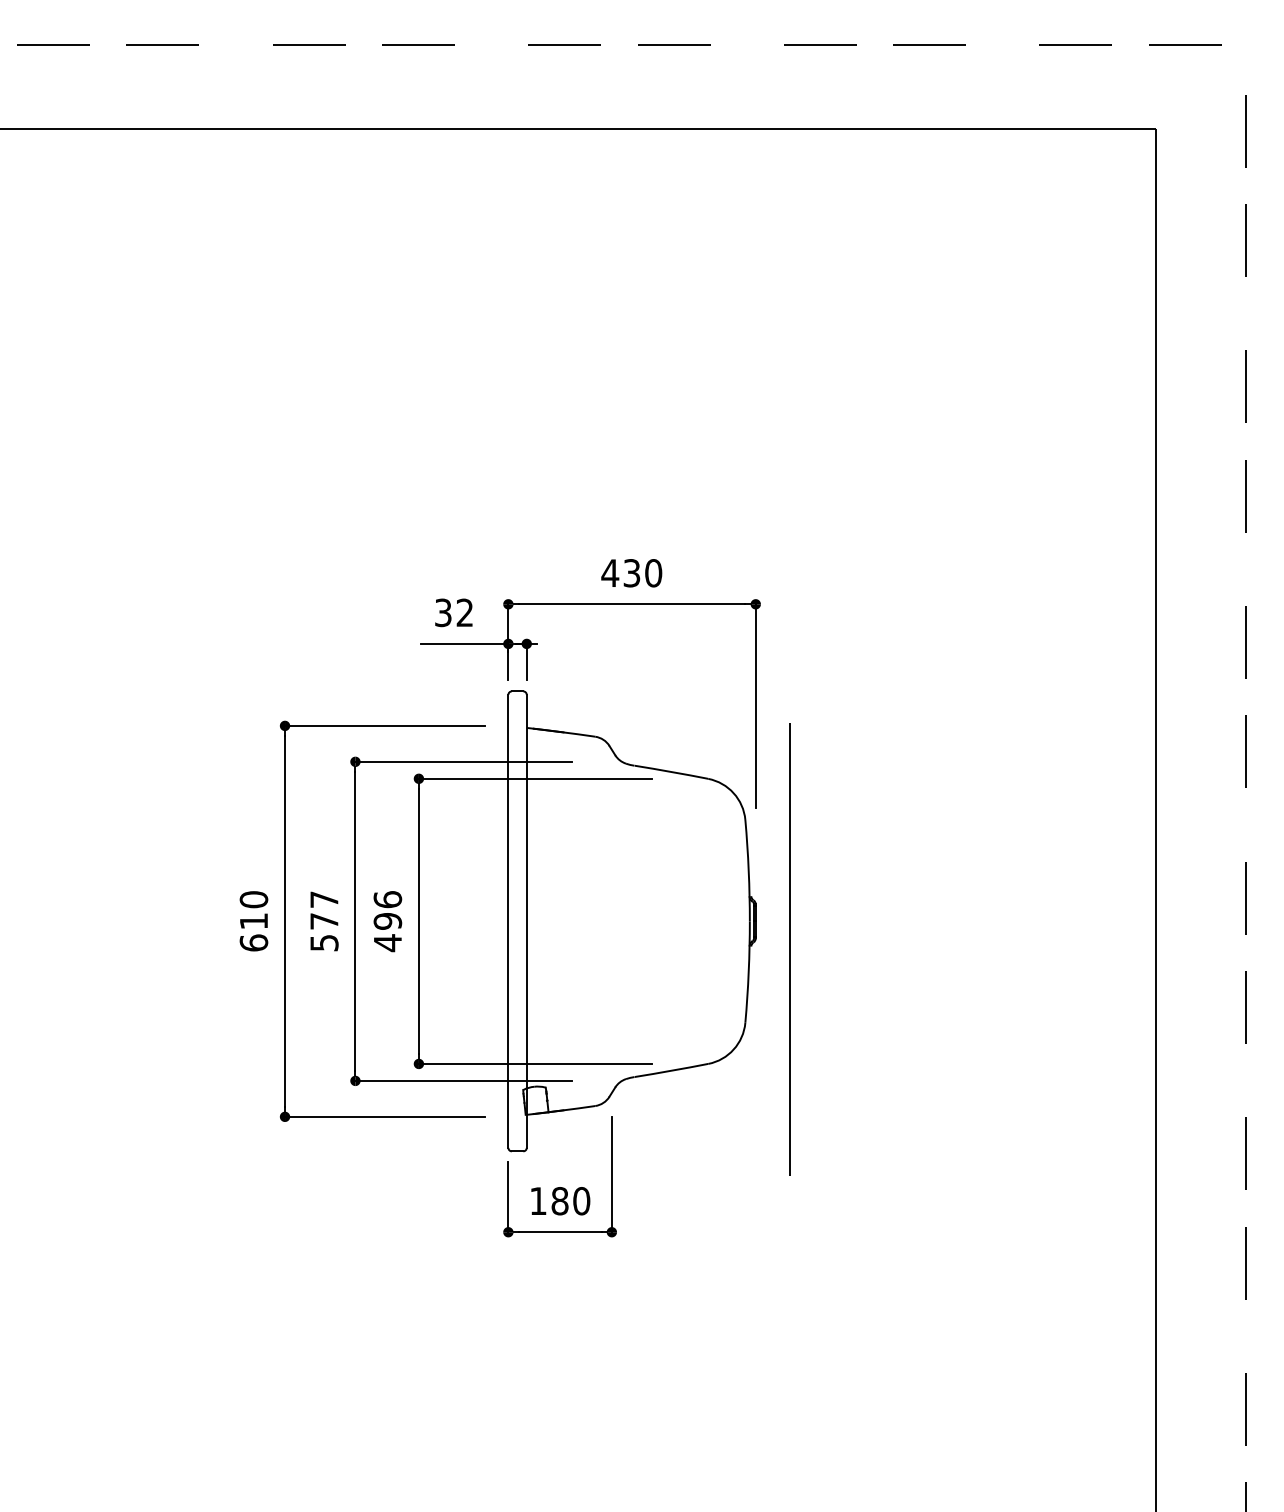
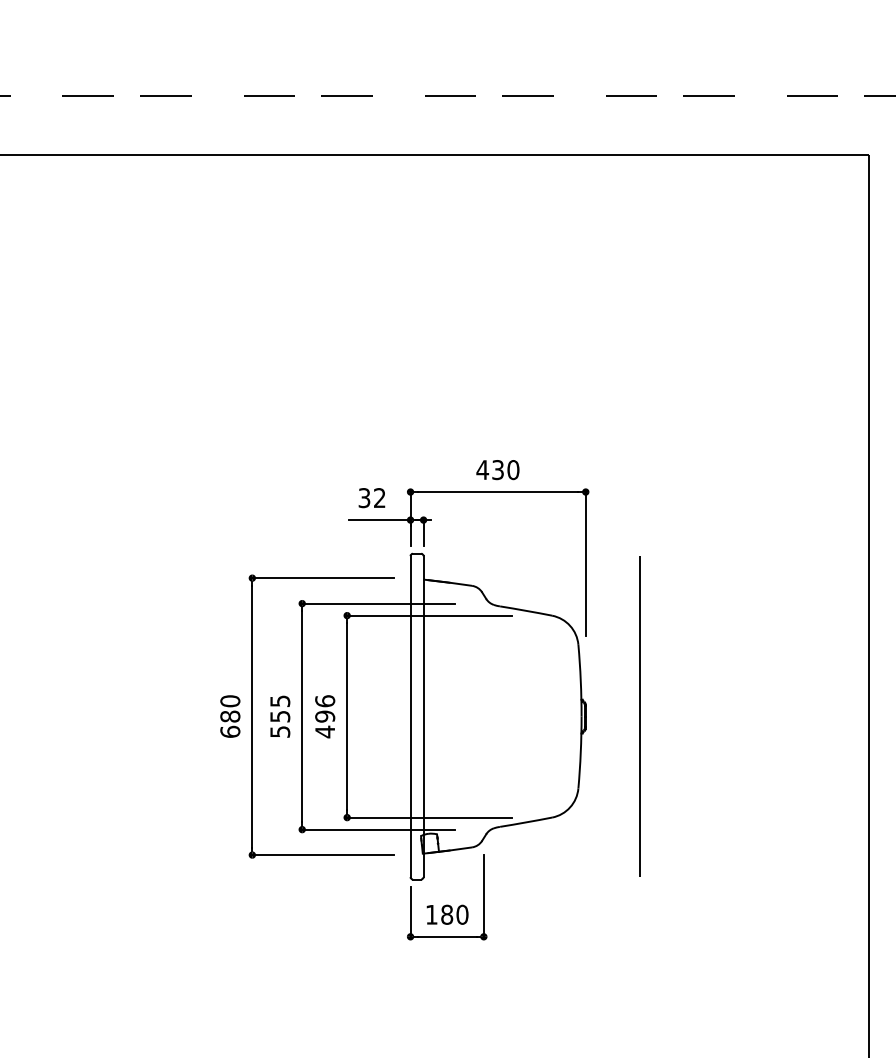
text: (324, 910) -> (280, 708), 577 -> 555
text: (253, 920) -> (230, 716), 610 -> 680
line: (789, 949) -> (640, 716), moved

